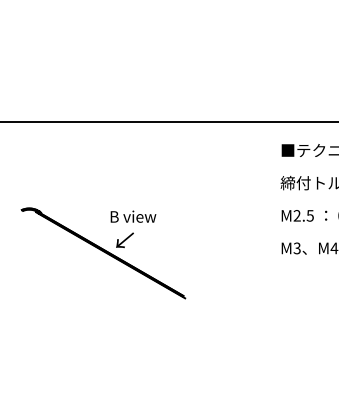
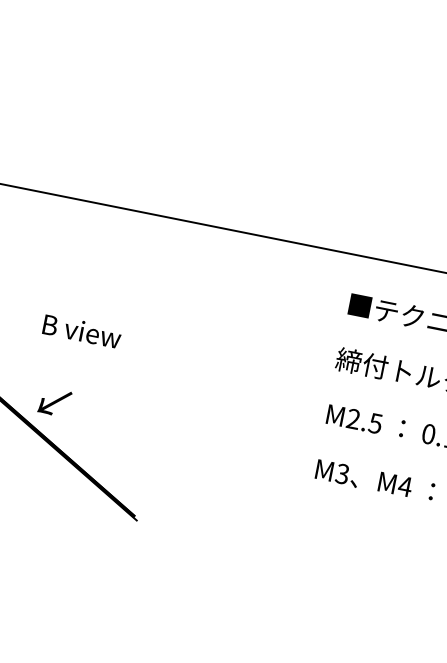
text: (133, 216) -> (82, 331), moved

